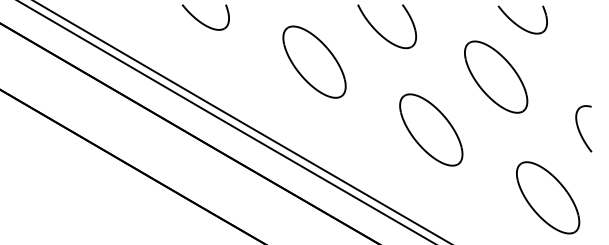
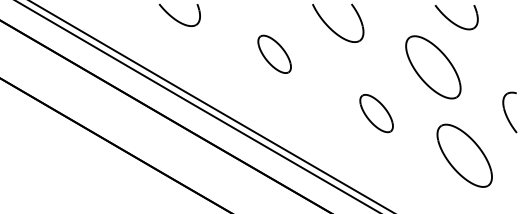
part: (314, 62) -> (274, 54), size x0.6
part: (431, 129) -> (376, 113), size x0.6
part: (547, 197) -> (464, 155), moved

